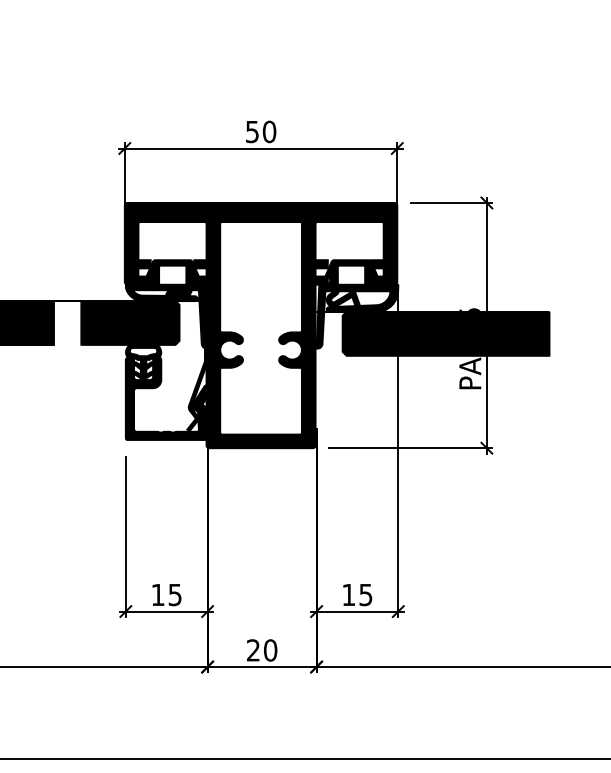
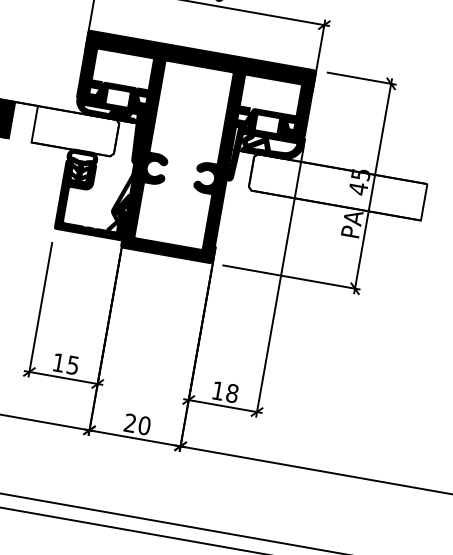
fill: (130, 322) -> (75, 131), removed
fill: (445, 333) -> (337, 186), removed
text: (365, 594) -> (232, 393), 15 -> 18

